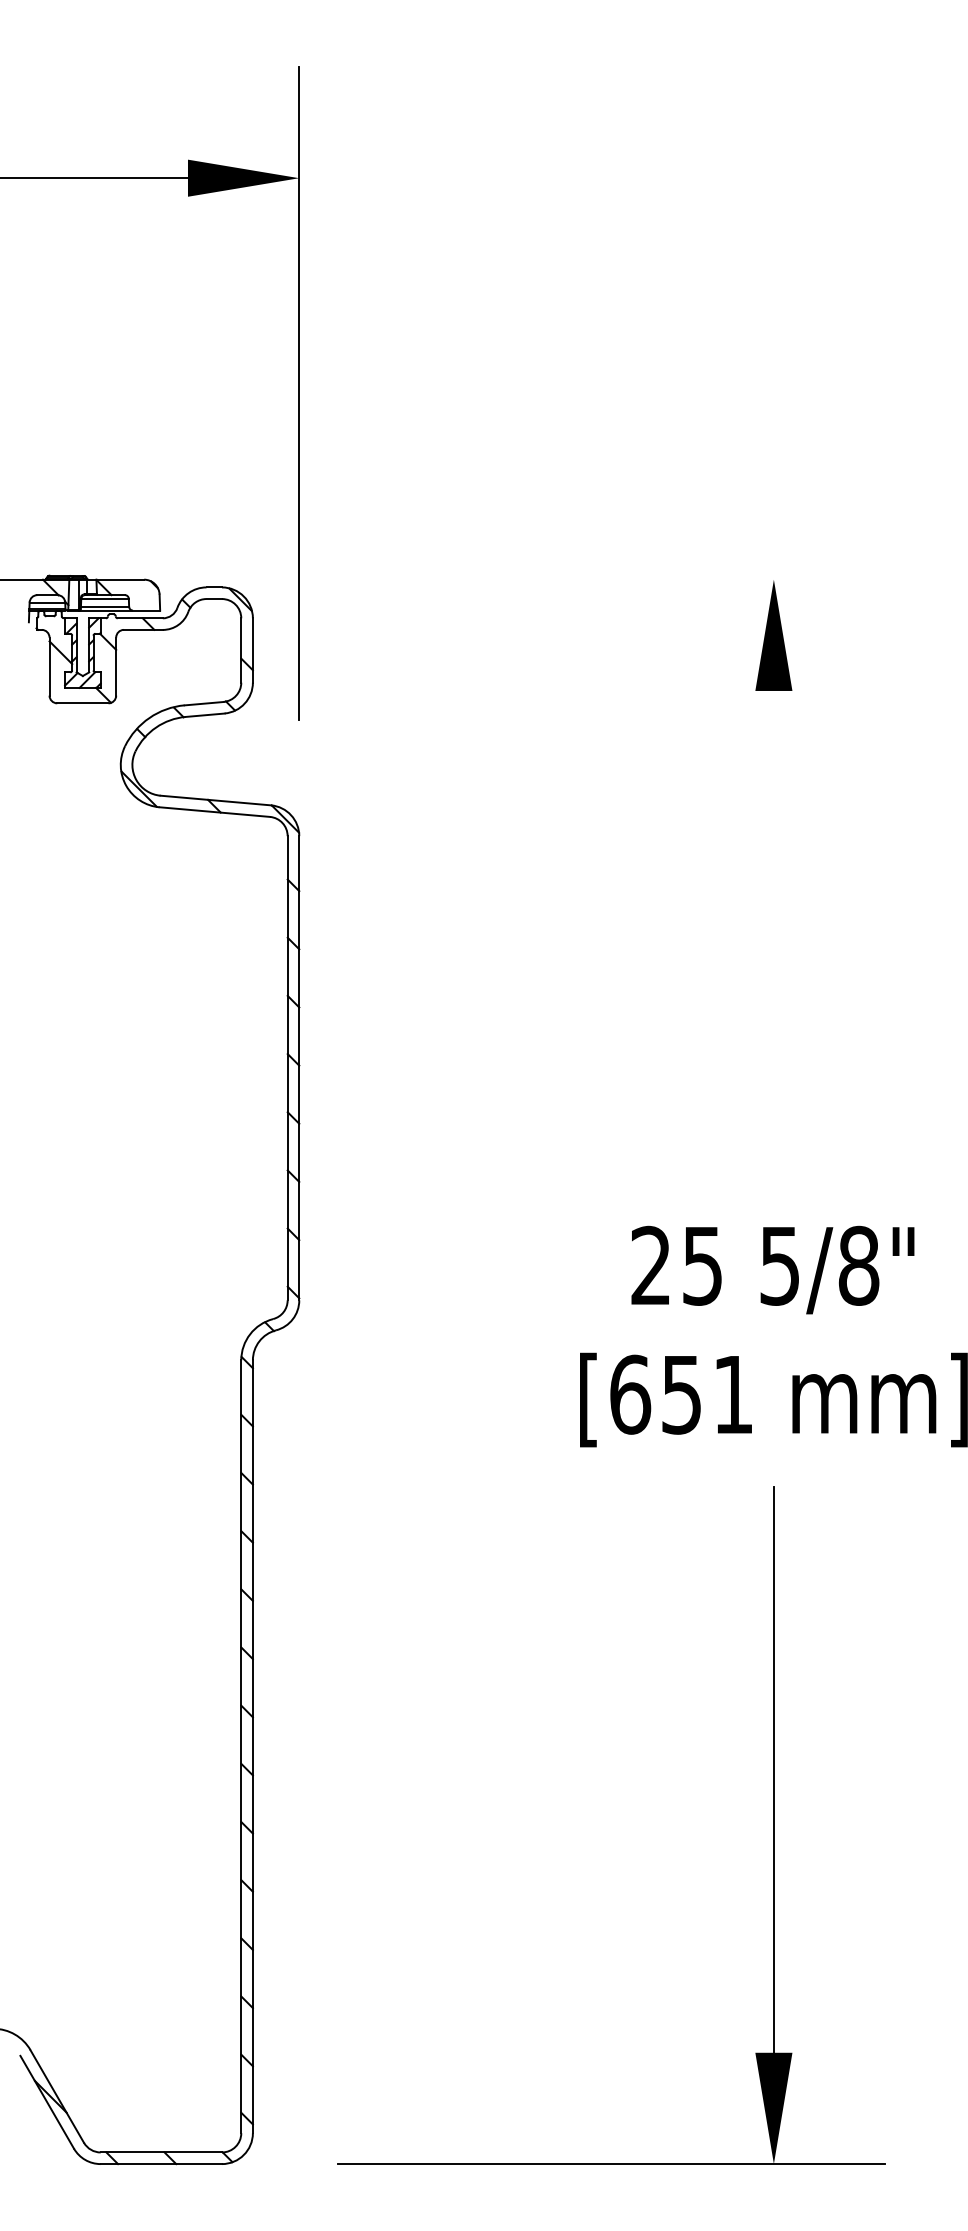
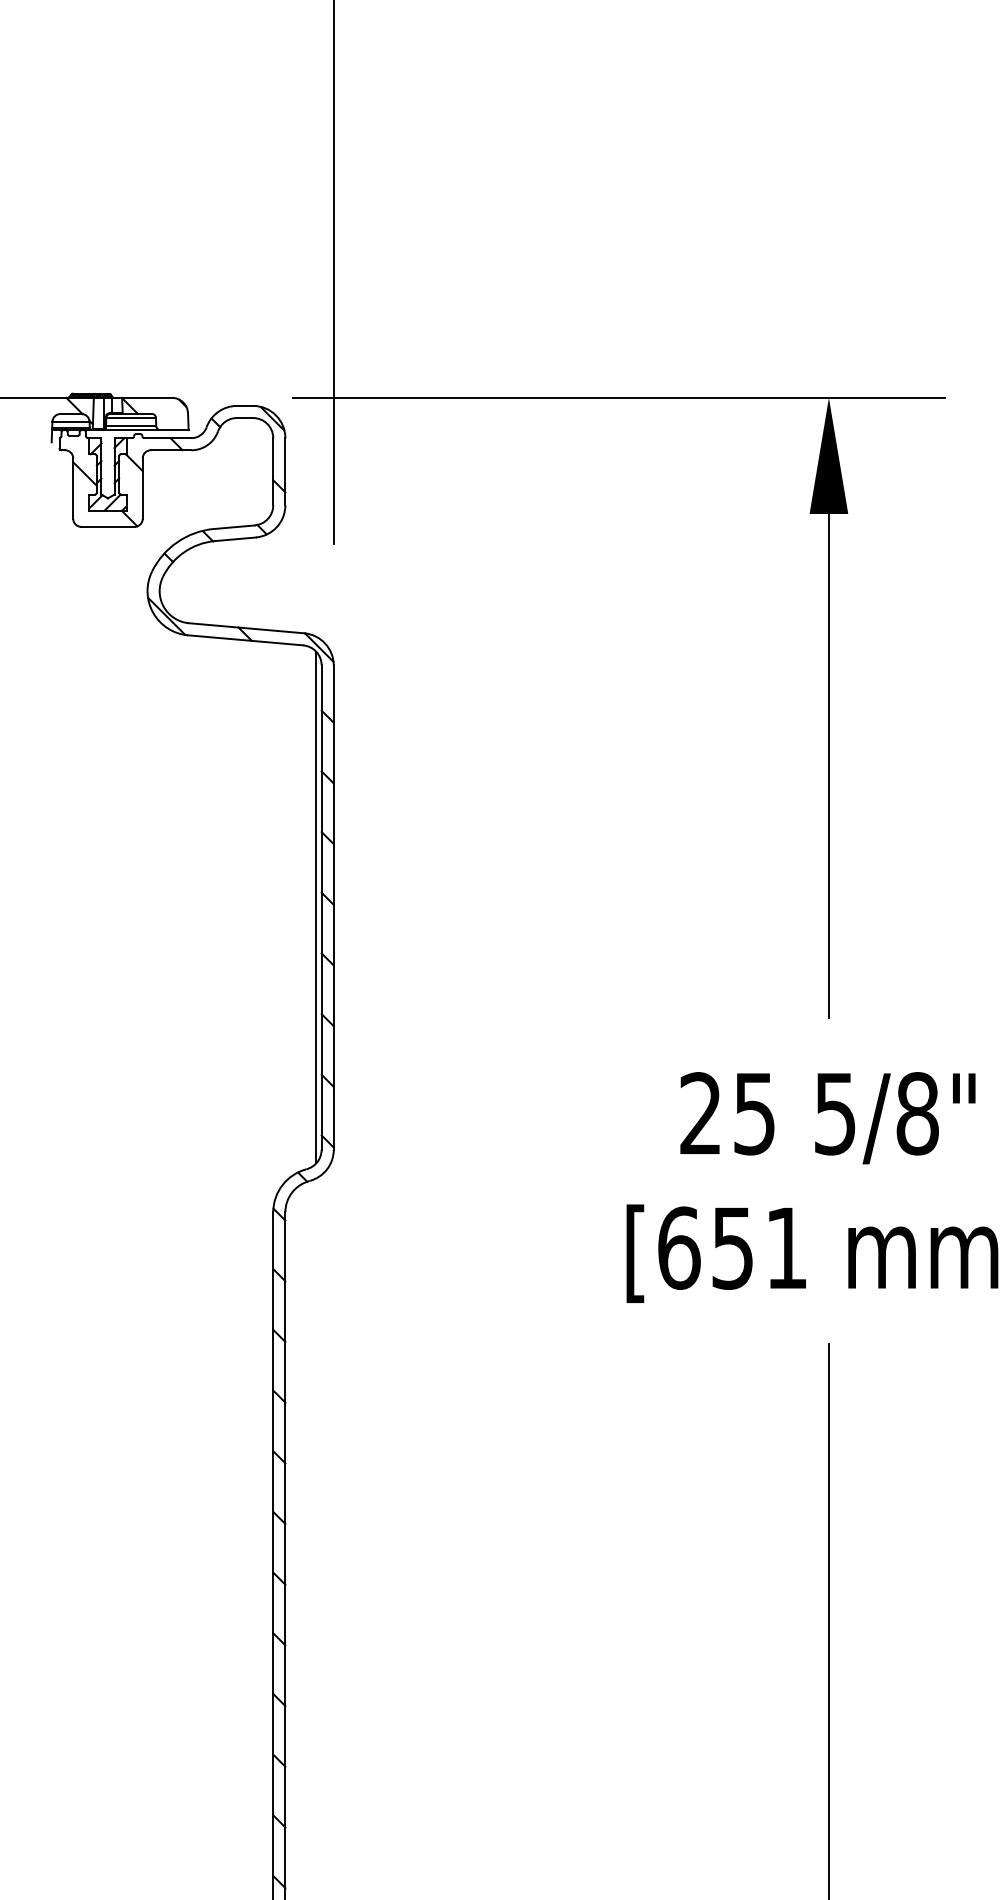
line: (572, 579) -> (618, 397), added
line: (773, 931) -> (828, 764), added
line: (282, 1067) -> (316, 906), added

